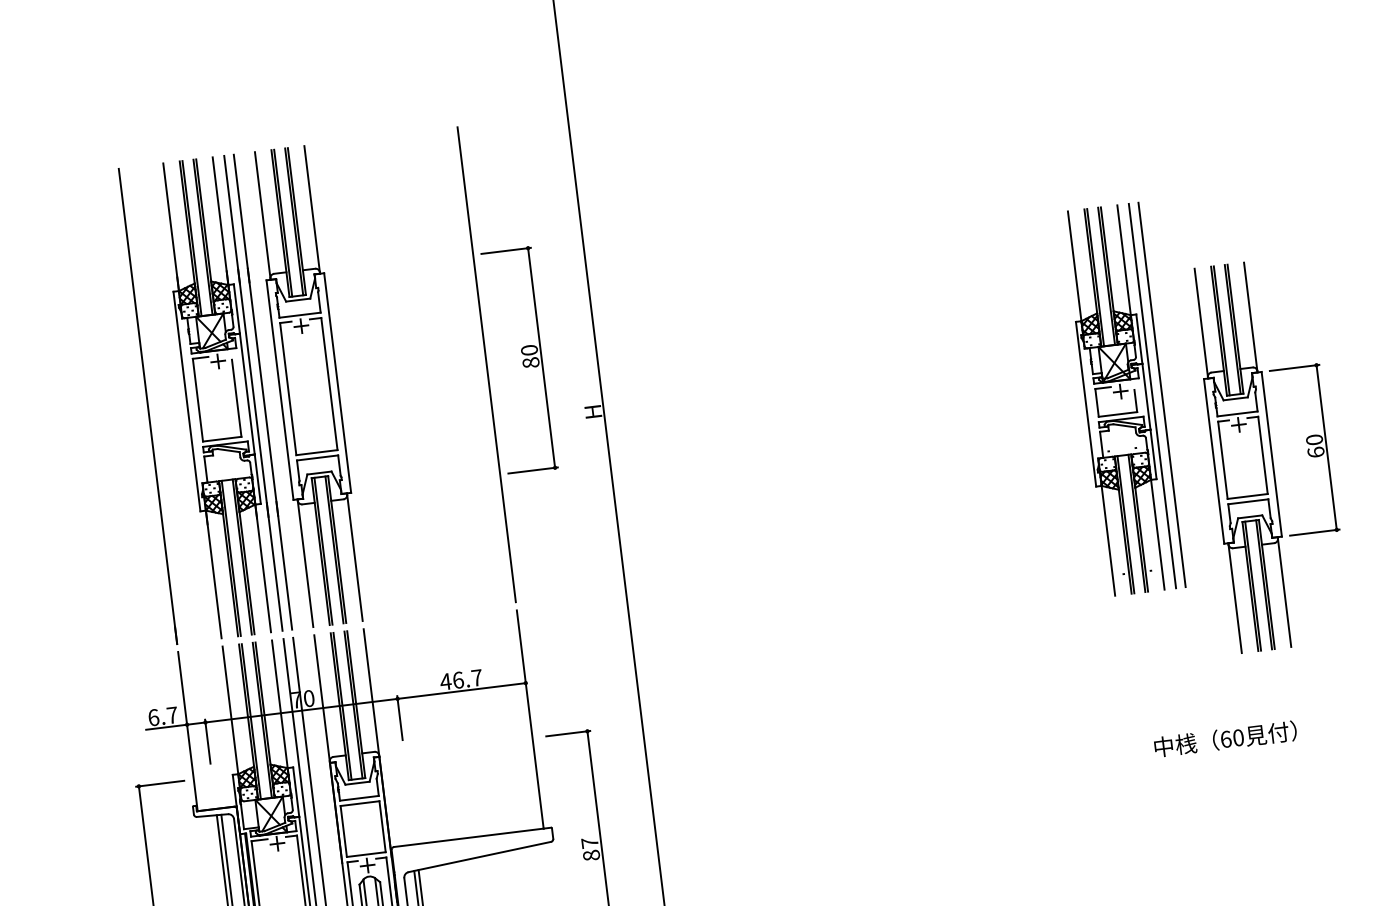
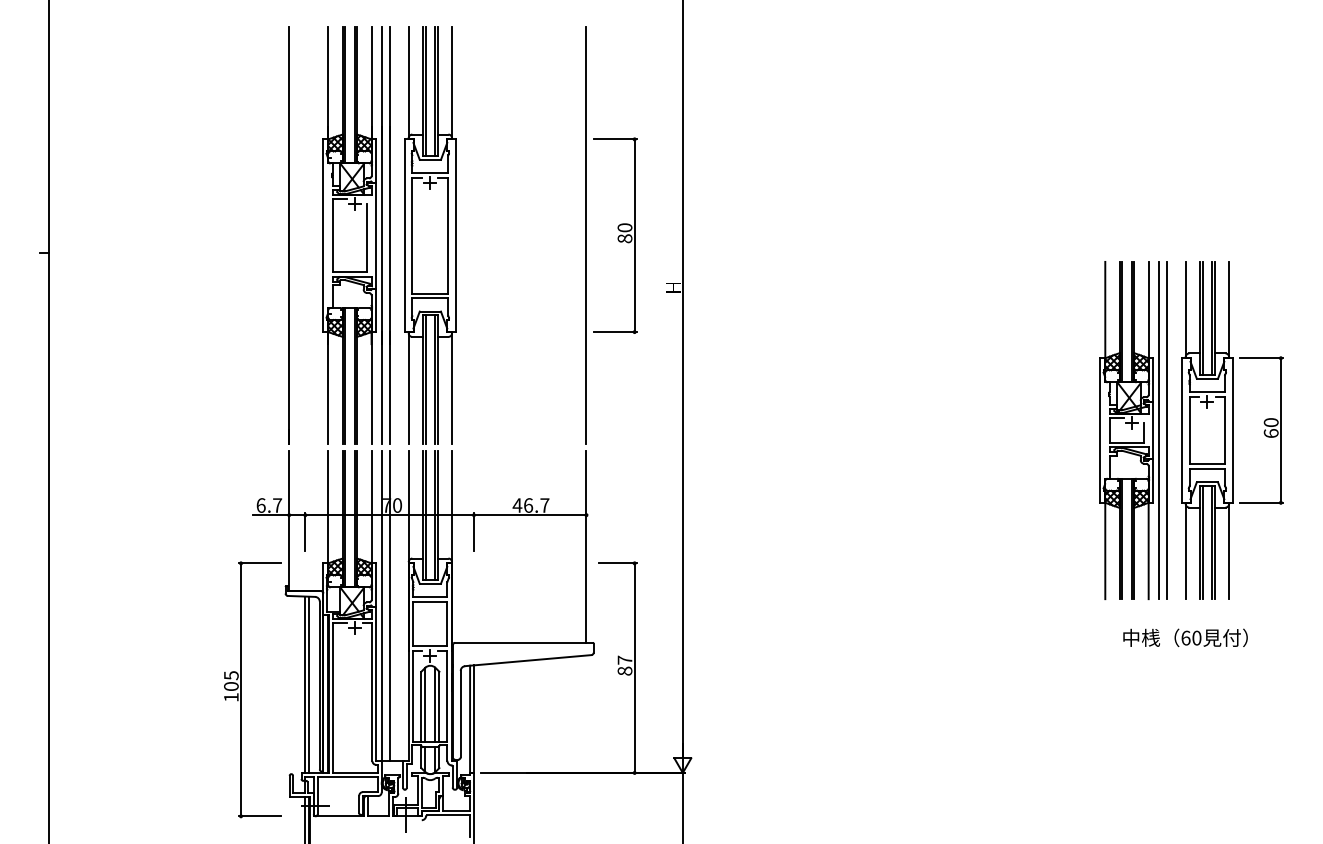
part: (1123, 399) -> (1133, 430), moved
part: (1271, 454) -> (1232, 430), moved

